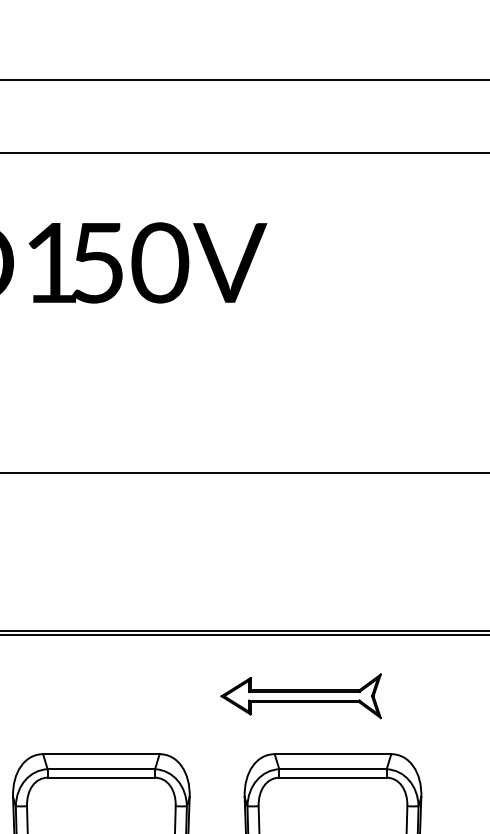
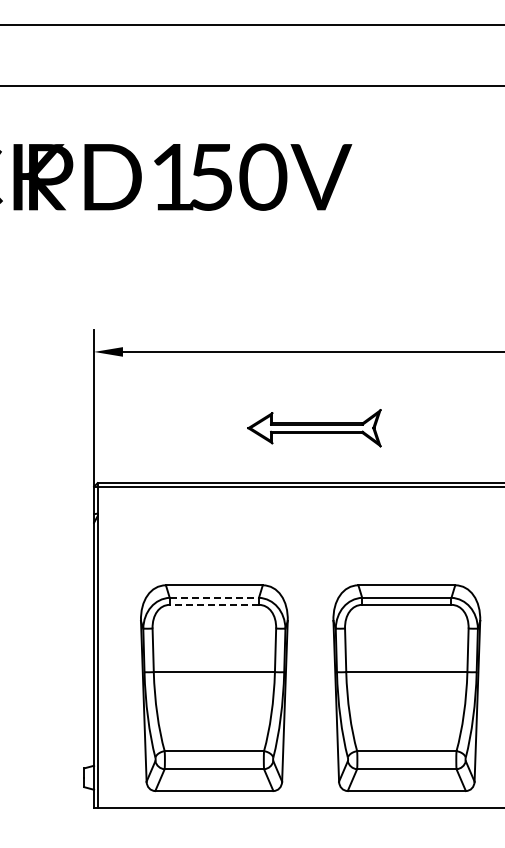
part: (301, 696) -> (314, 428), moved
line: (101, 768) -> (214, 597), solid -> dashed
line: (101, 777) -> (214, 604), solid -> dashed

